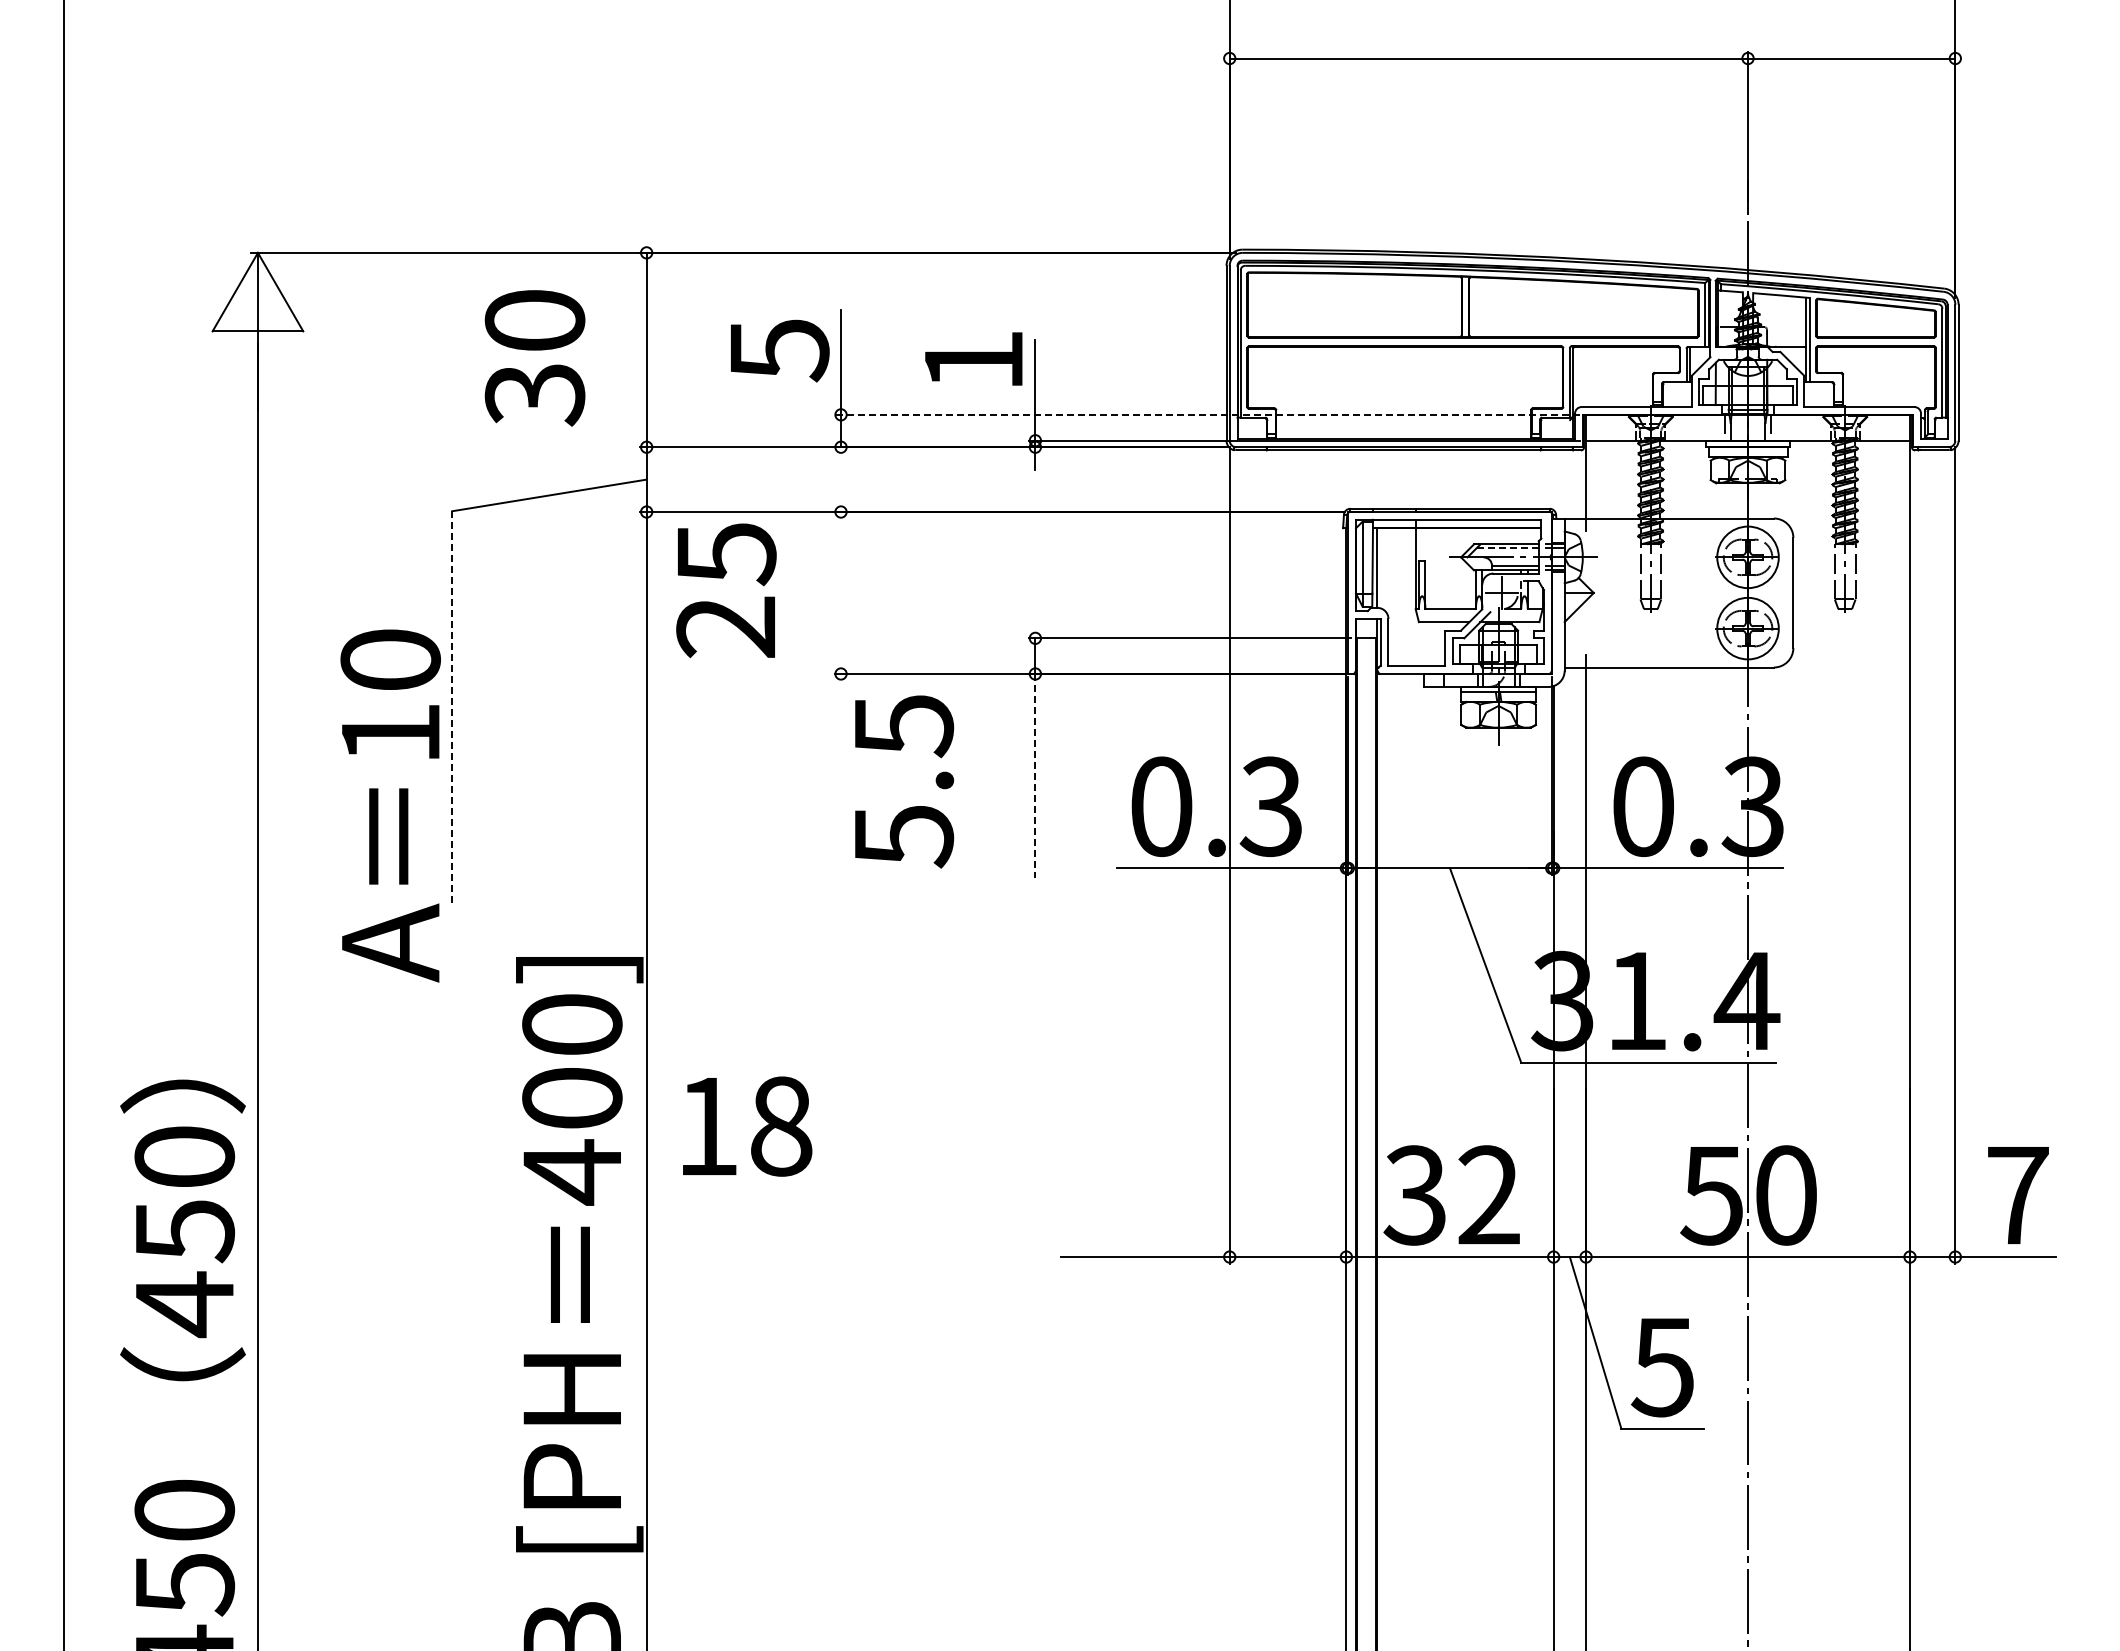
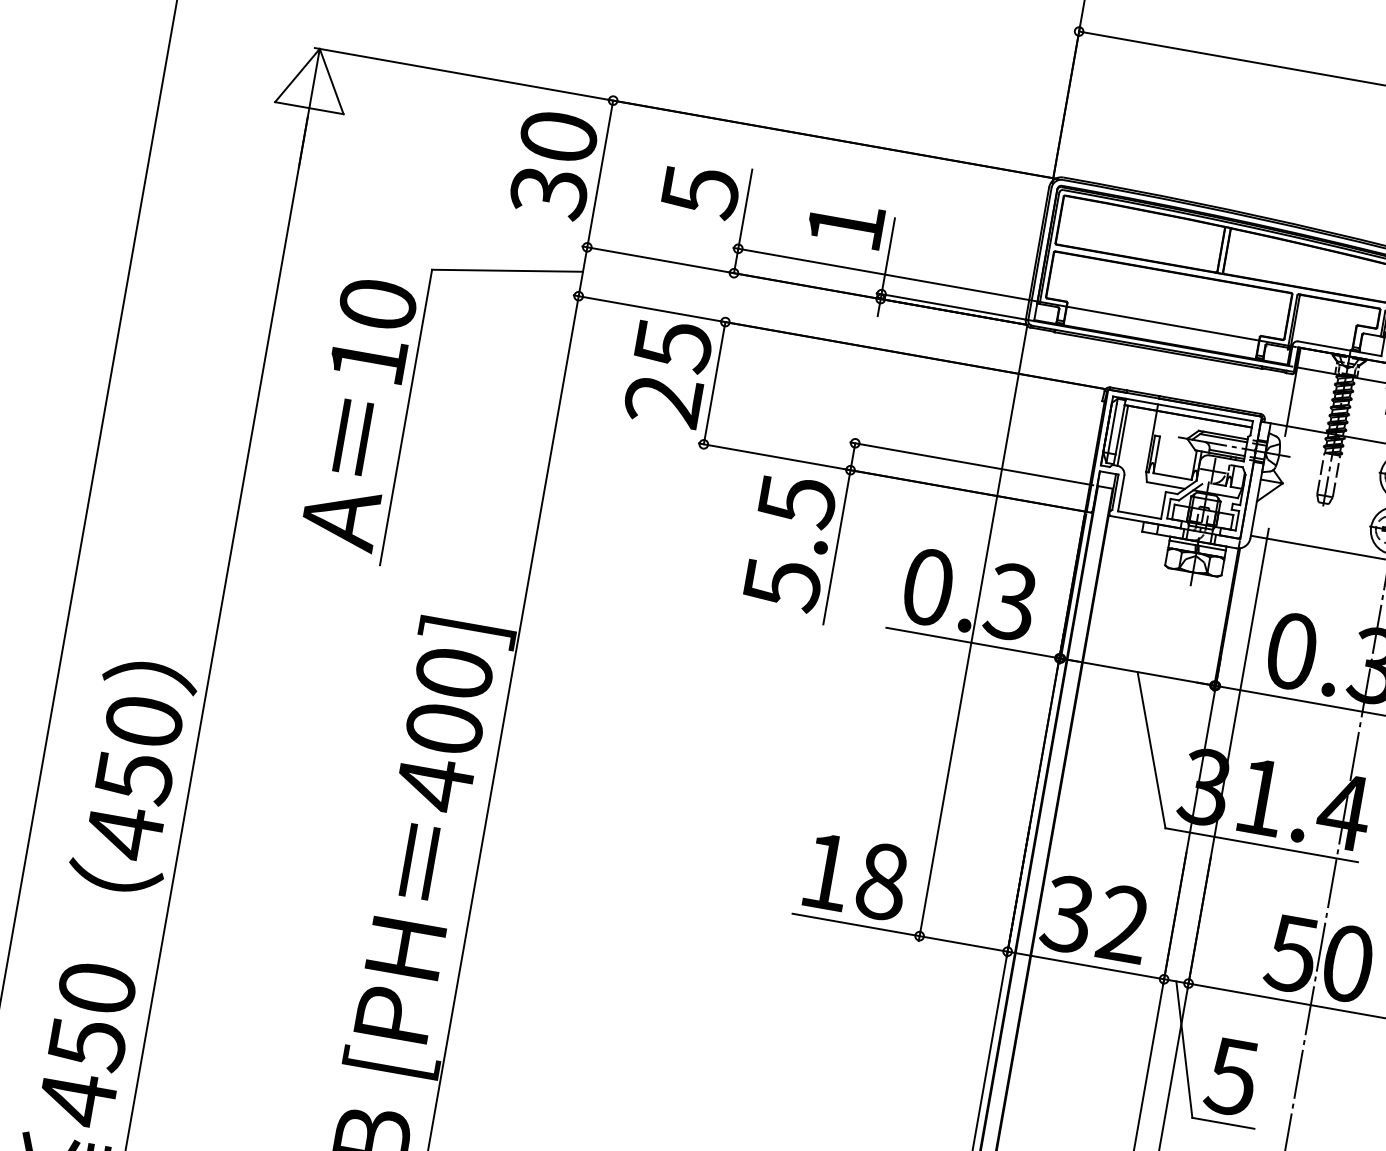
text: (534, 358) -> (553, 165), moved
line: (1207, 414) -> (1014, 297), dashed -> solid
line: (1507, 548) -> (1223, 438), dashed -> solid
text: (726, 590) -> (668, 373), moved
line: (841, 592) -> (715, 382), added
line: (452, 706) -> (406, 417), dashed -> solid
line: (1035, 776) -> (836, 547), dashed -> solid
text: (904, 781) -> (790, 543), moved
text: (390, 805) -> (358, 414), moved
text: (747, 1126) -> (856, 877), moved

